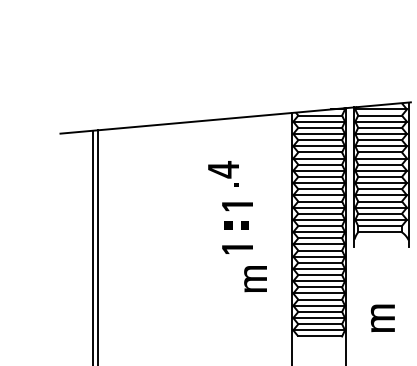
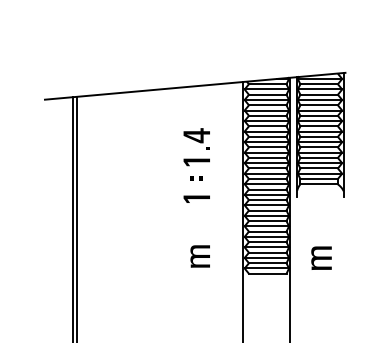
part: (223, 173) -> (196, 138), moved
part: (237, 225) -> (196, 178), size x0.62
part: (254, 279) -> (199, 256), moved

